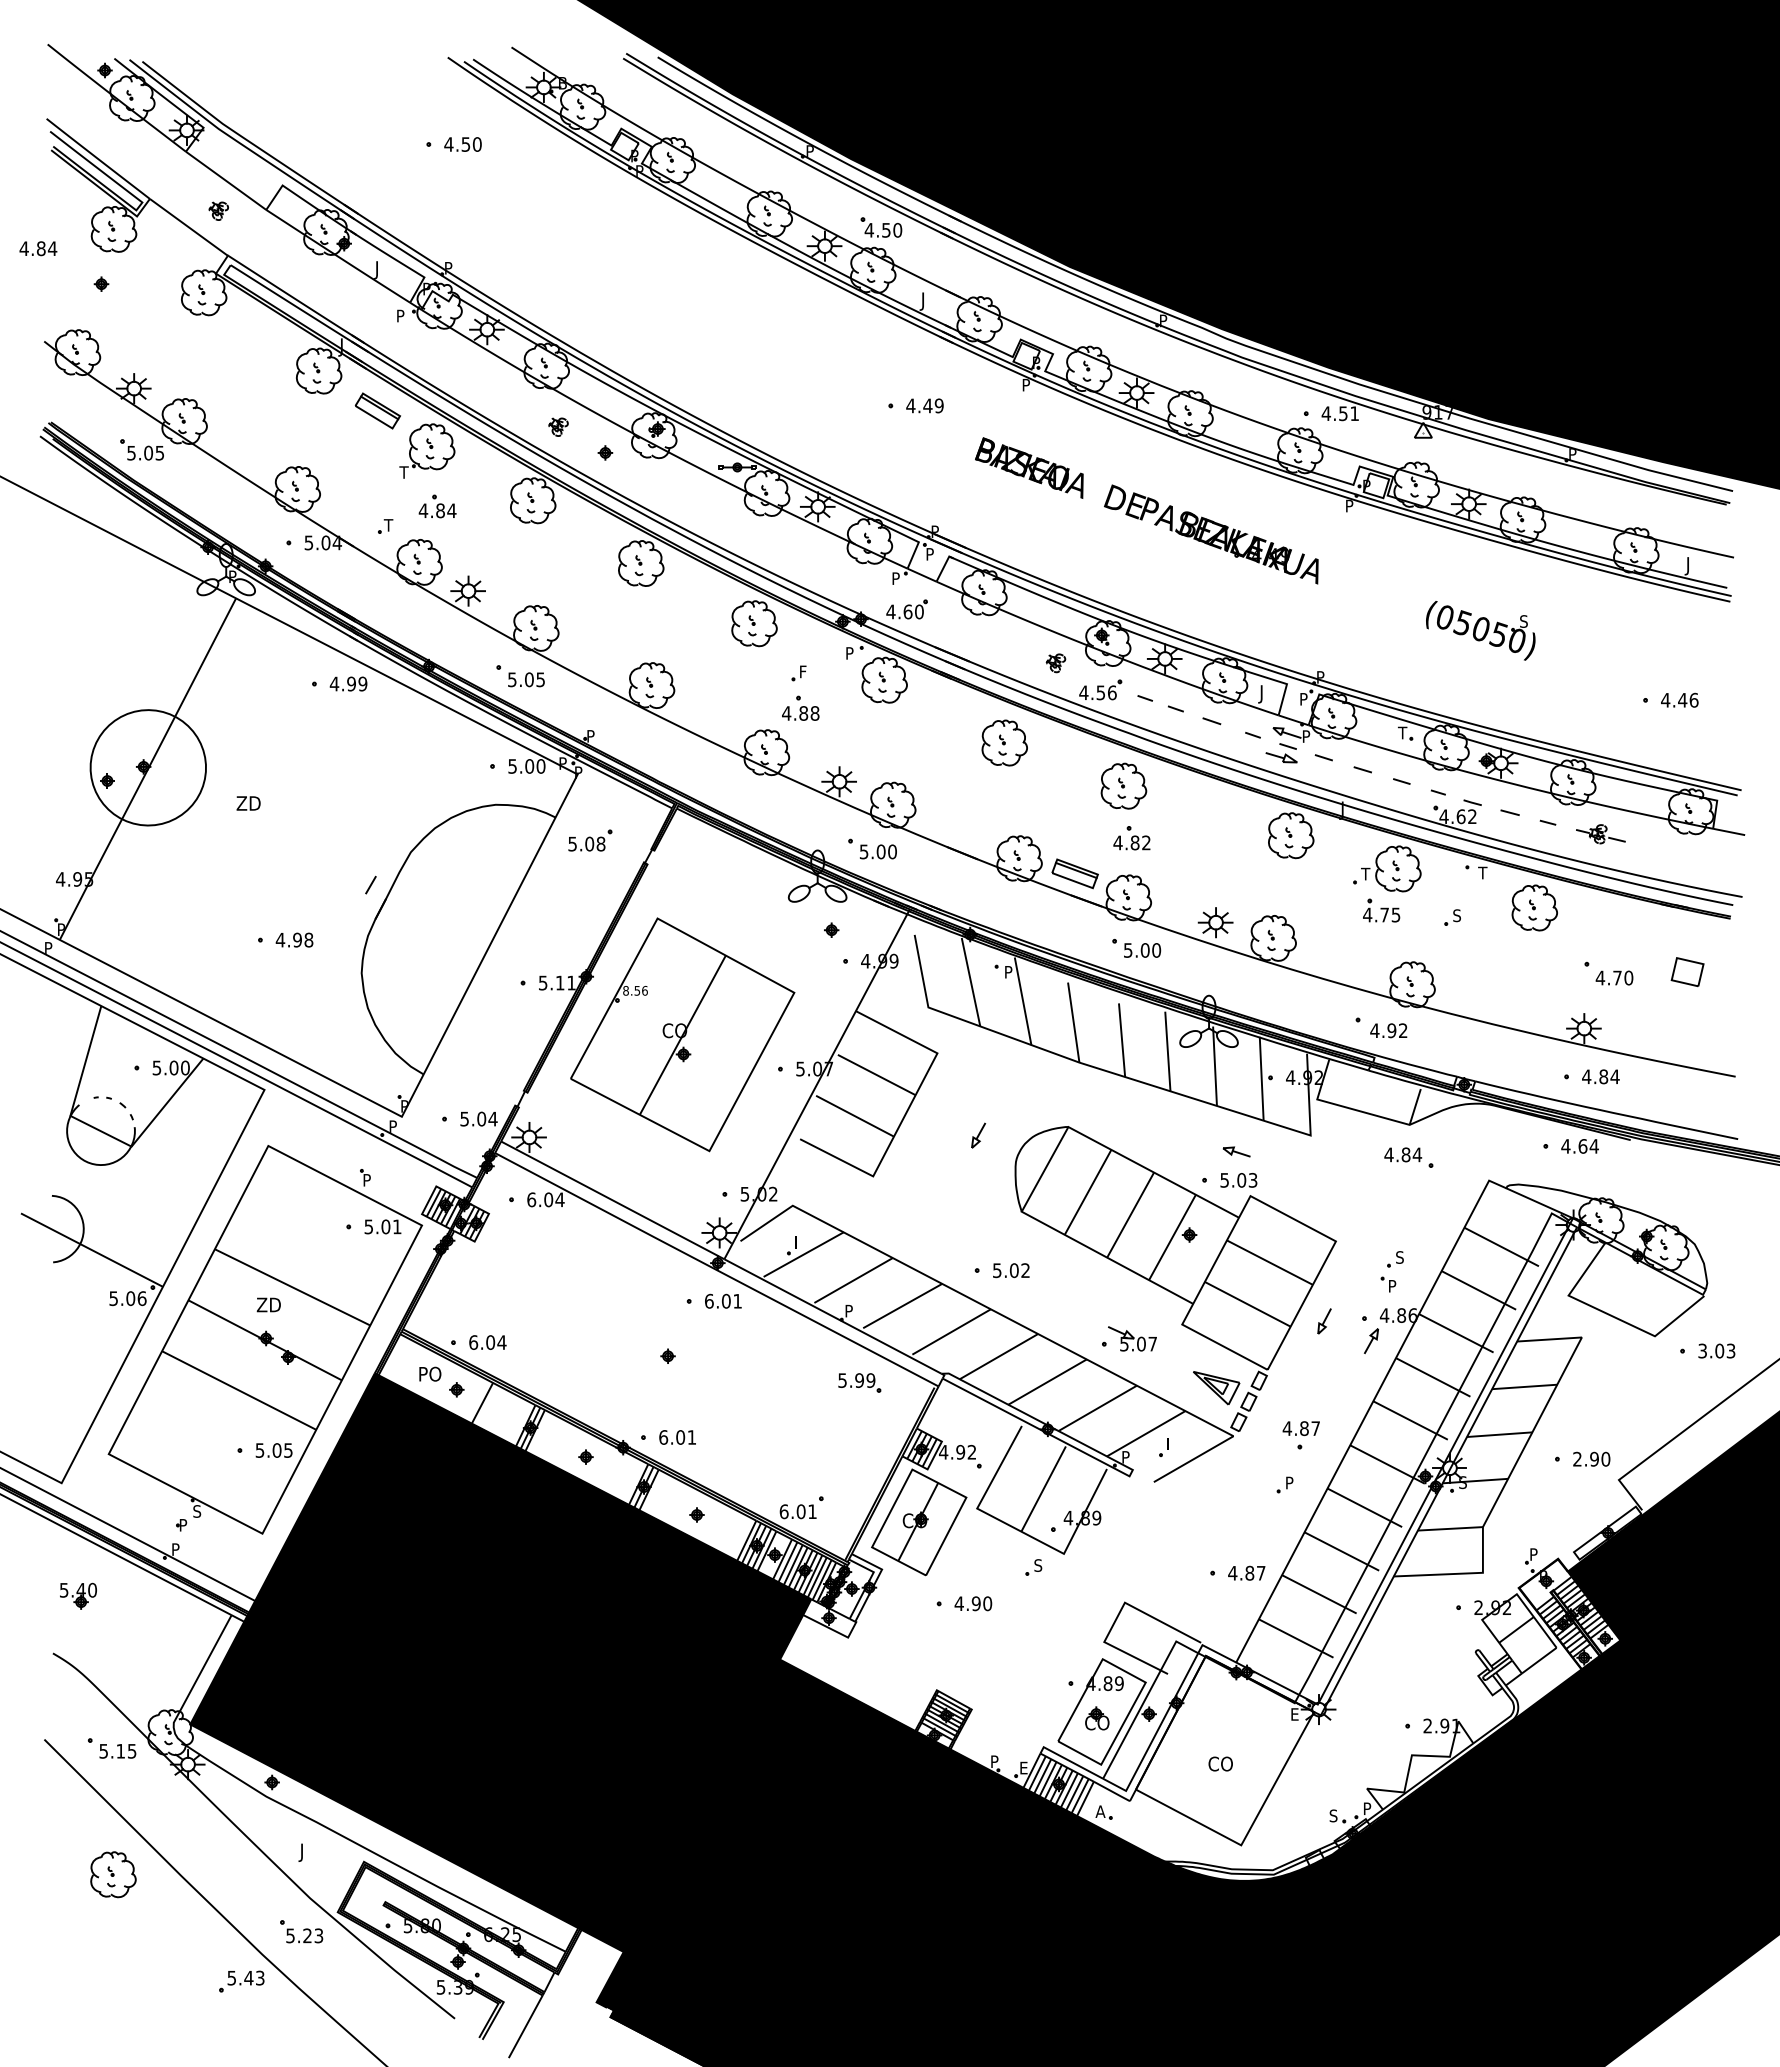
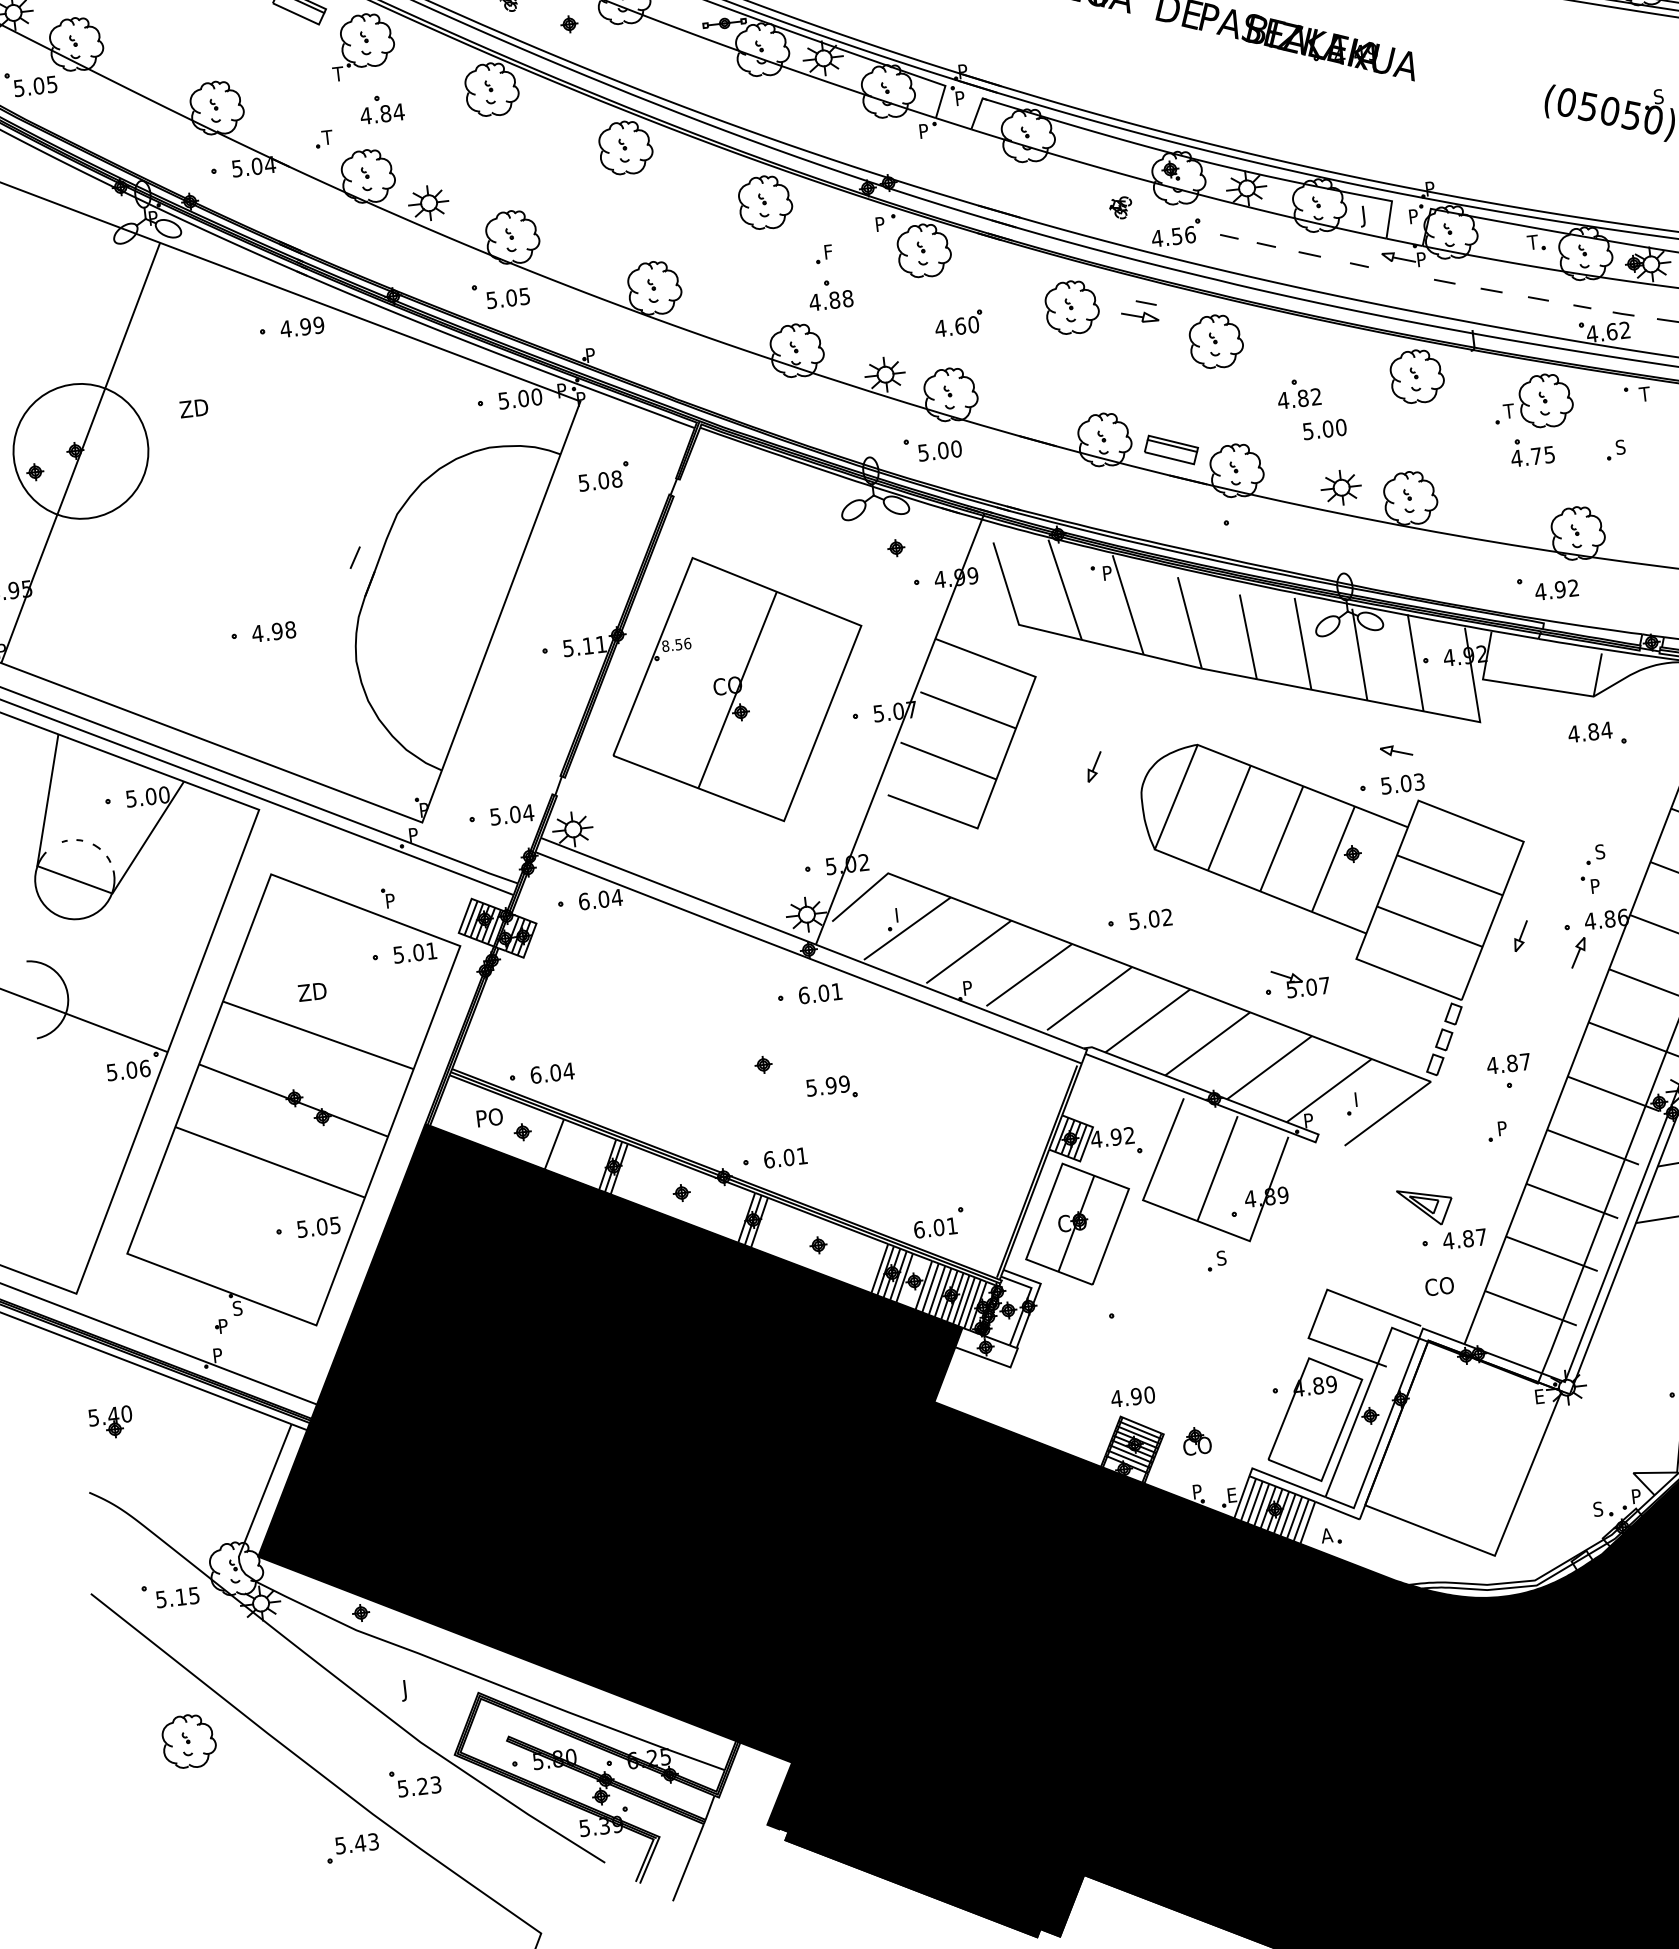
part: (906, 609) -> (958, 323), moved
part: (1281, 753) -> (1139, 312), moved
text: (248, 803) -> (193, 408), moved
part: (1131, 838) -> (1298, 393), moved
text: (1142, 950) -> (1324, 429), moved
text: (268, 1304) -> (311, 991), moved
part: (859, 1382) -> (831, 1087), moved
part: (1216, 1388) -> (1425, 1207), moved
text: (973, 1603) -> (1133, 1396), moved
part: (1097, 1718) -> (1197, 1441), moved
text: (1220, 1763) -> (1439, 1285), moved

